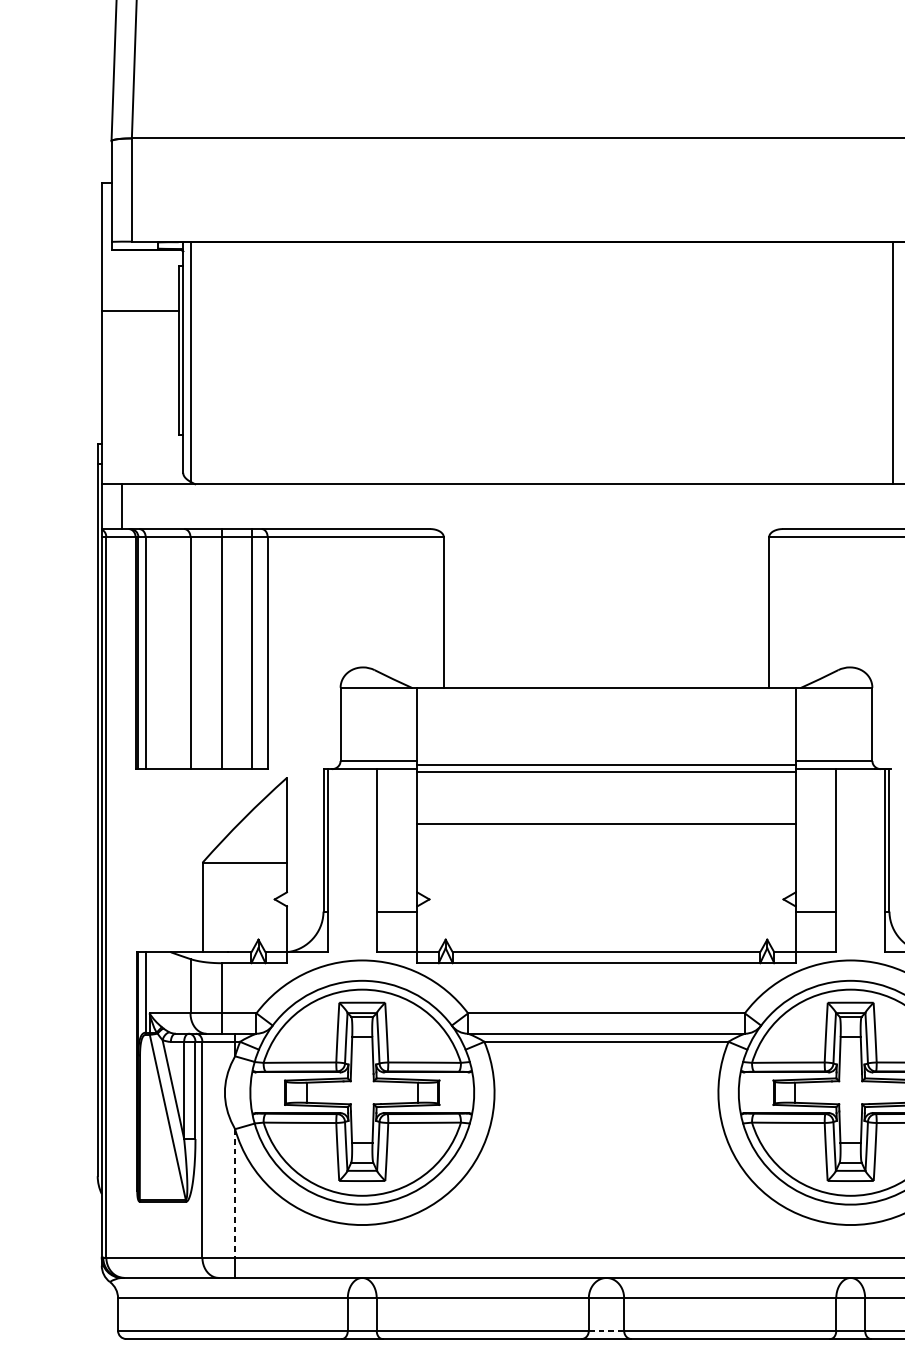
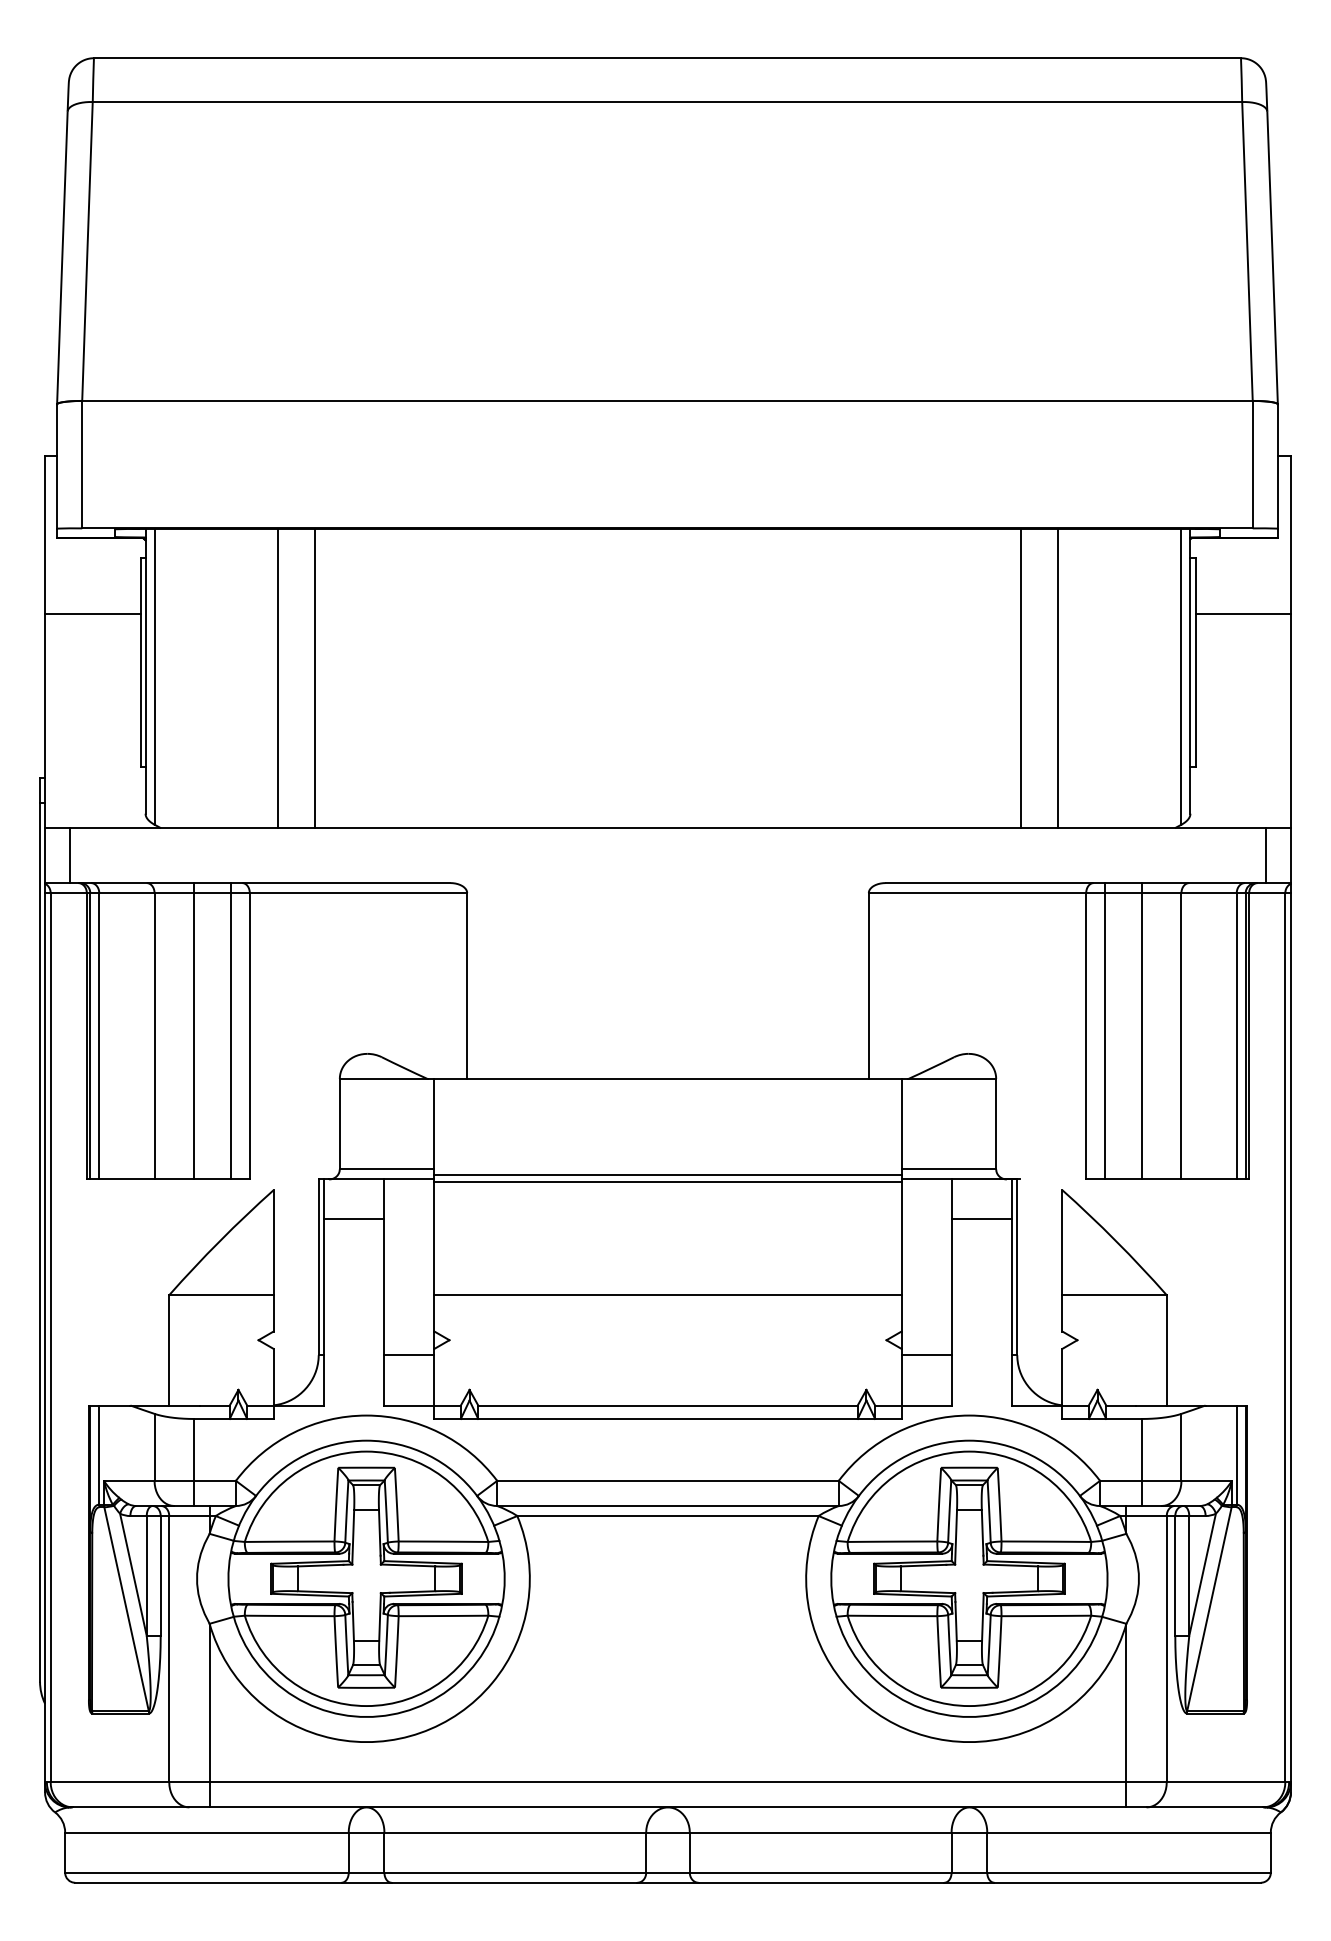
line: (290, 363) -> (278, 678), added
line: (320, 363) -> (314, 678), added
line: (351, 801) -> (353, 1219), added
line: (860, 801) -> (981, 1219), added
line: (606, 824) -> (667, 1295), moved
line: (235, 1193) -> (209, 1703), dashed -> solid
line: (606, 1330) -> (668, 1872), dashed -> solid

